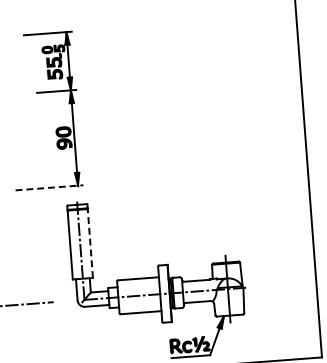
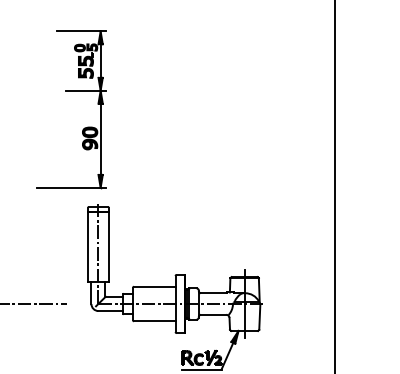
line: (49, 187) -> (71, 187), dashed -> solid
line: (90, 242) -> (108, 246), dashed -> solid

